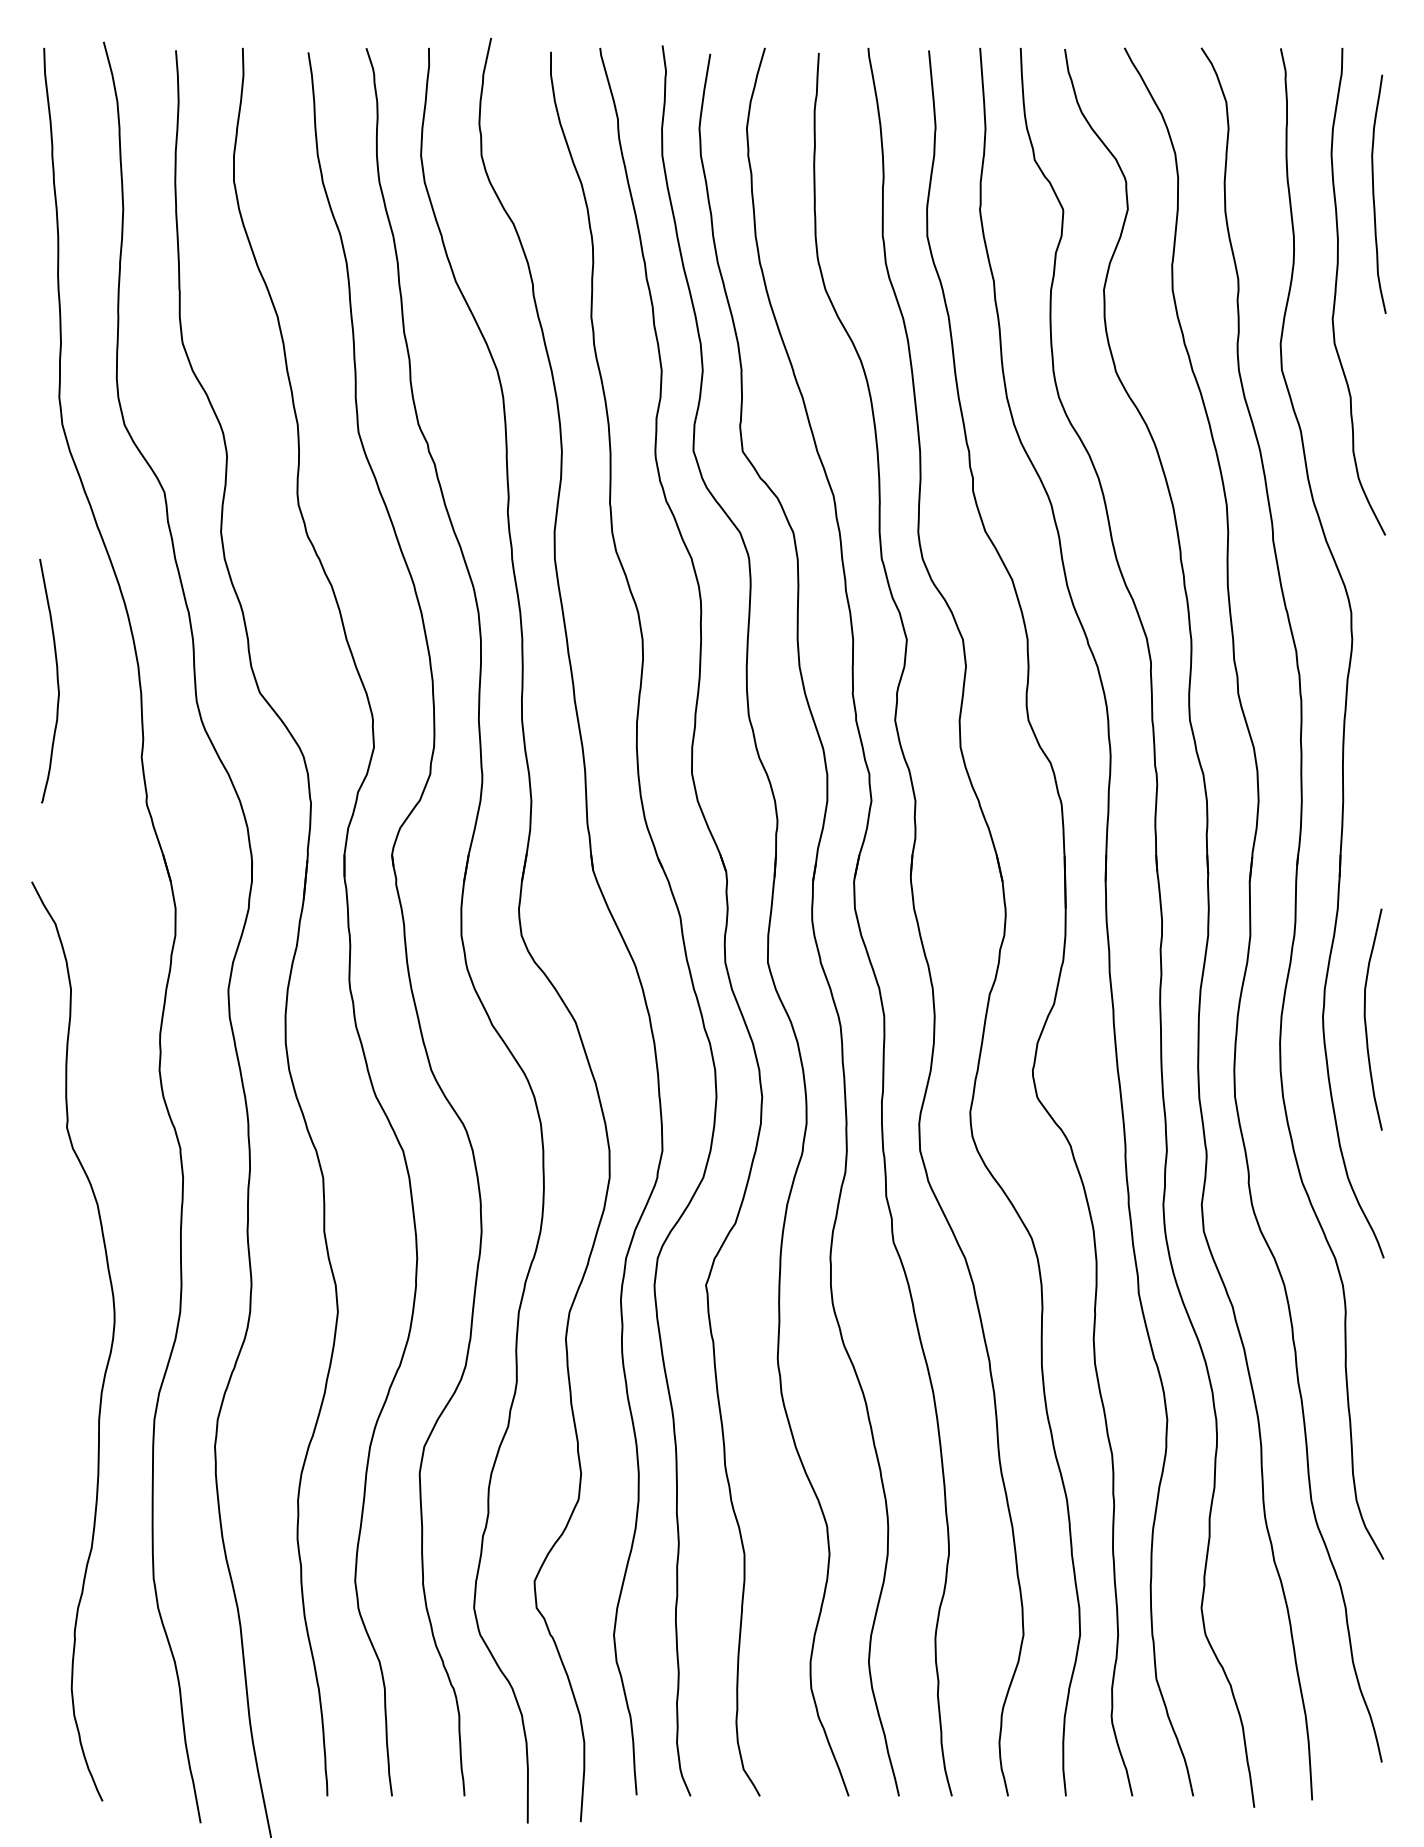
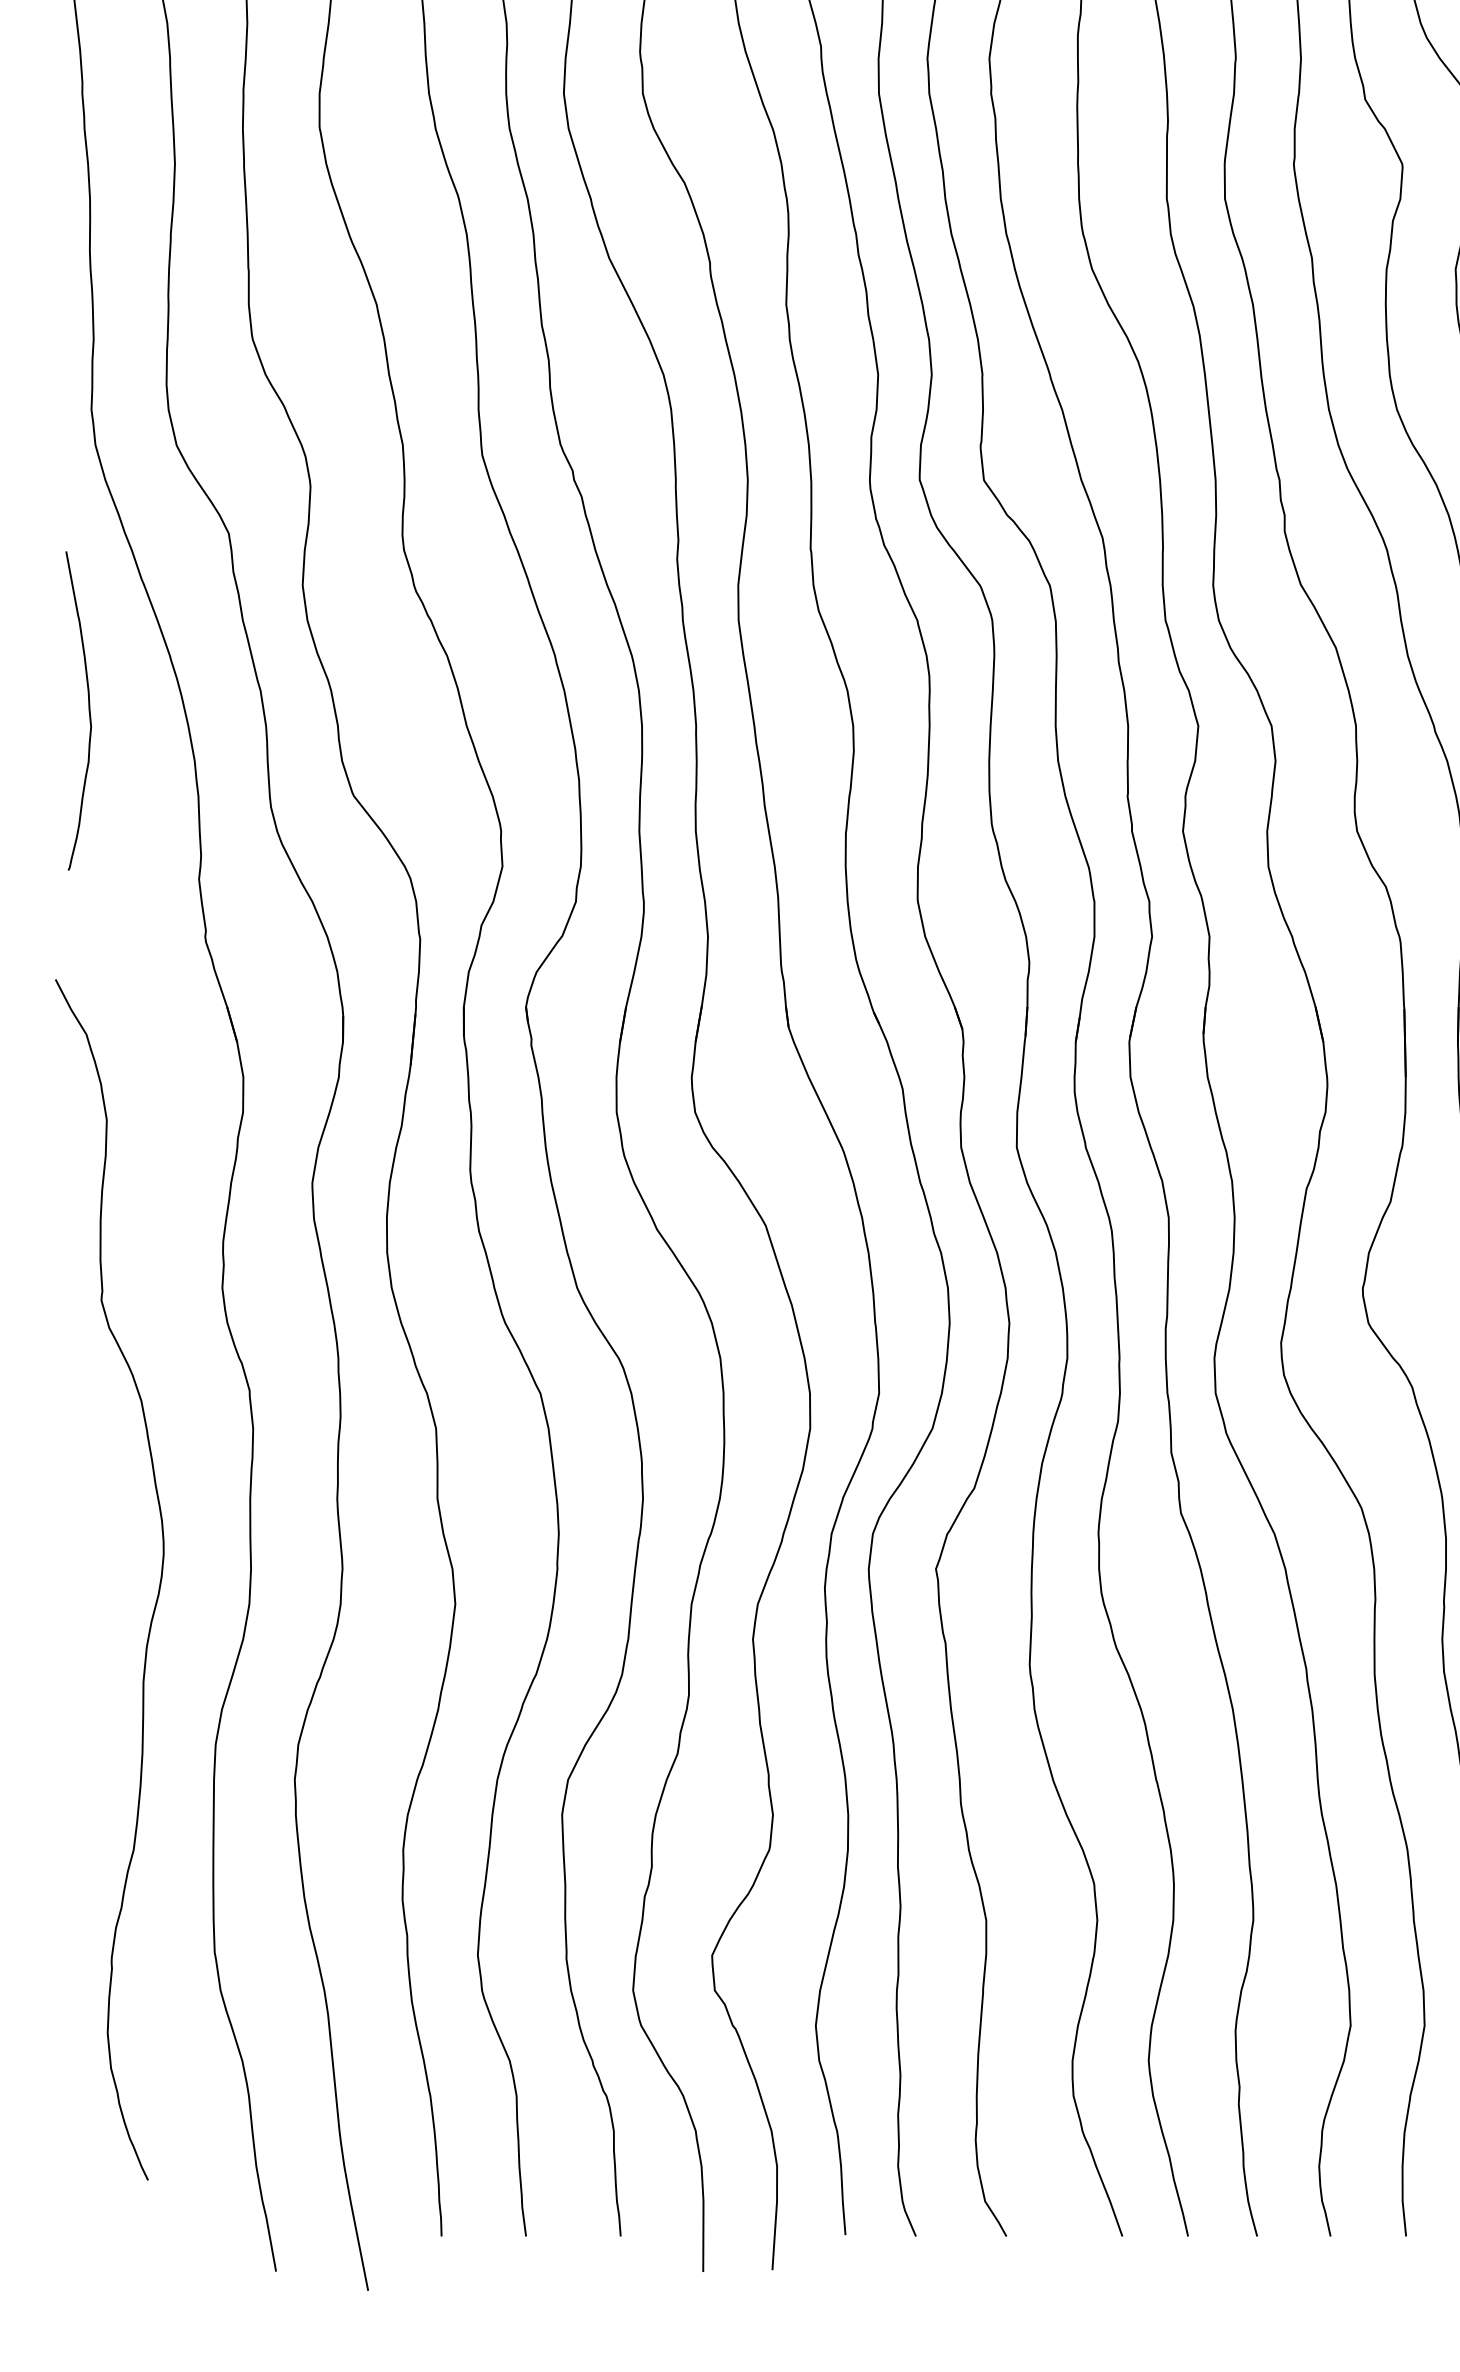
curve: (56, 679) -> (87, 708), moved
curve: (110, 1346) -> (158, 1586), moved

